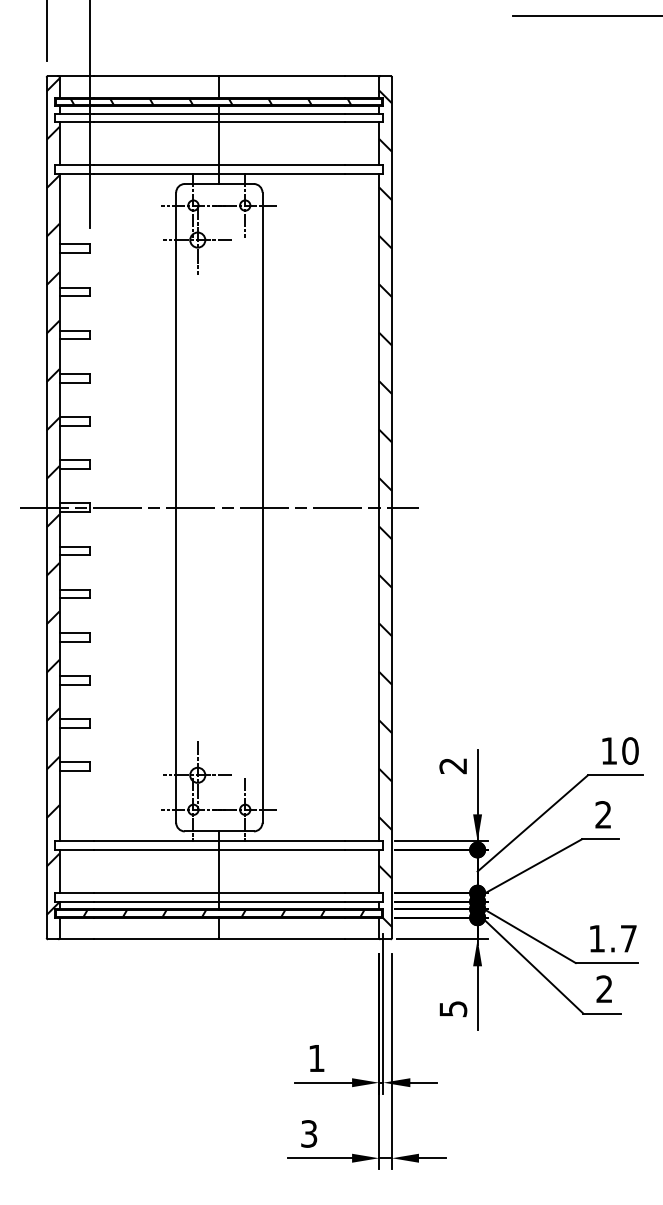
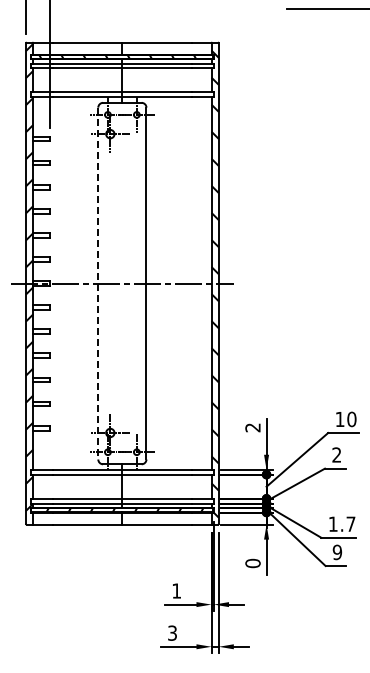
line: (176, 507) -> (98, 283), solid -> dashed
text: (604, 989) -> (337, 552), 2 -> 9
text: (452, 1009) -> (252, 563), 5 -> 0

